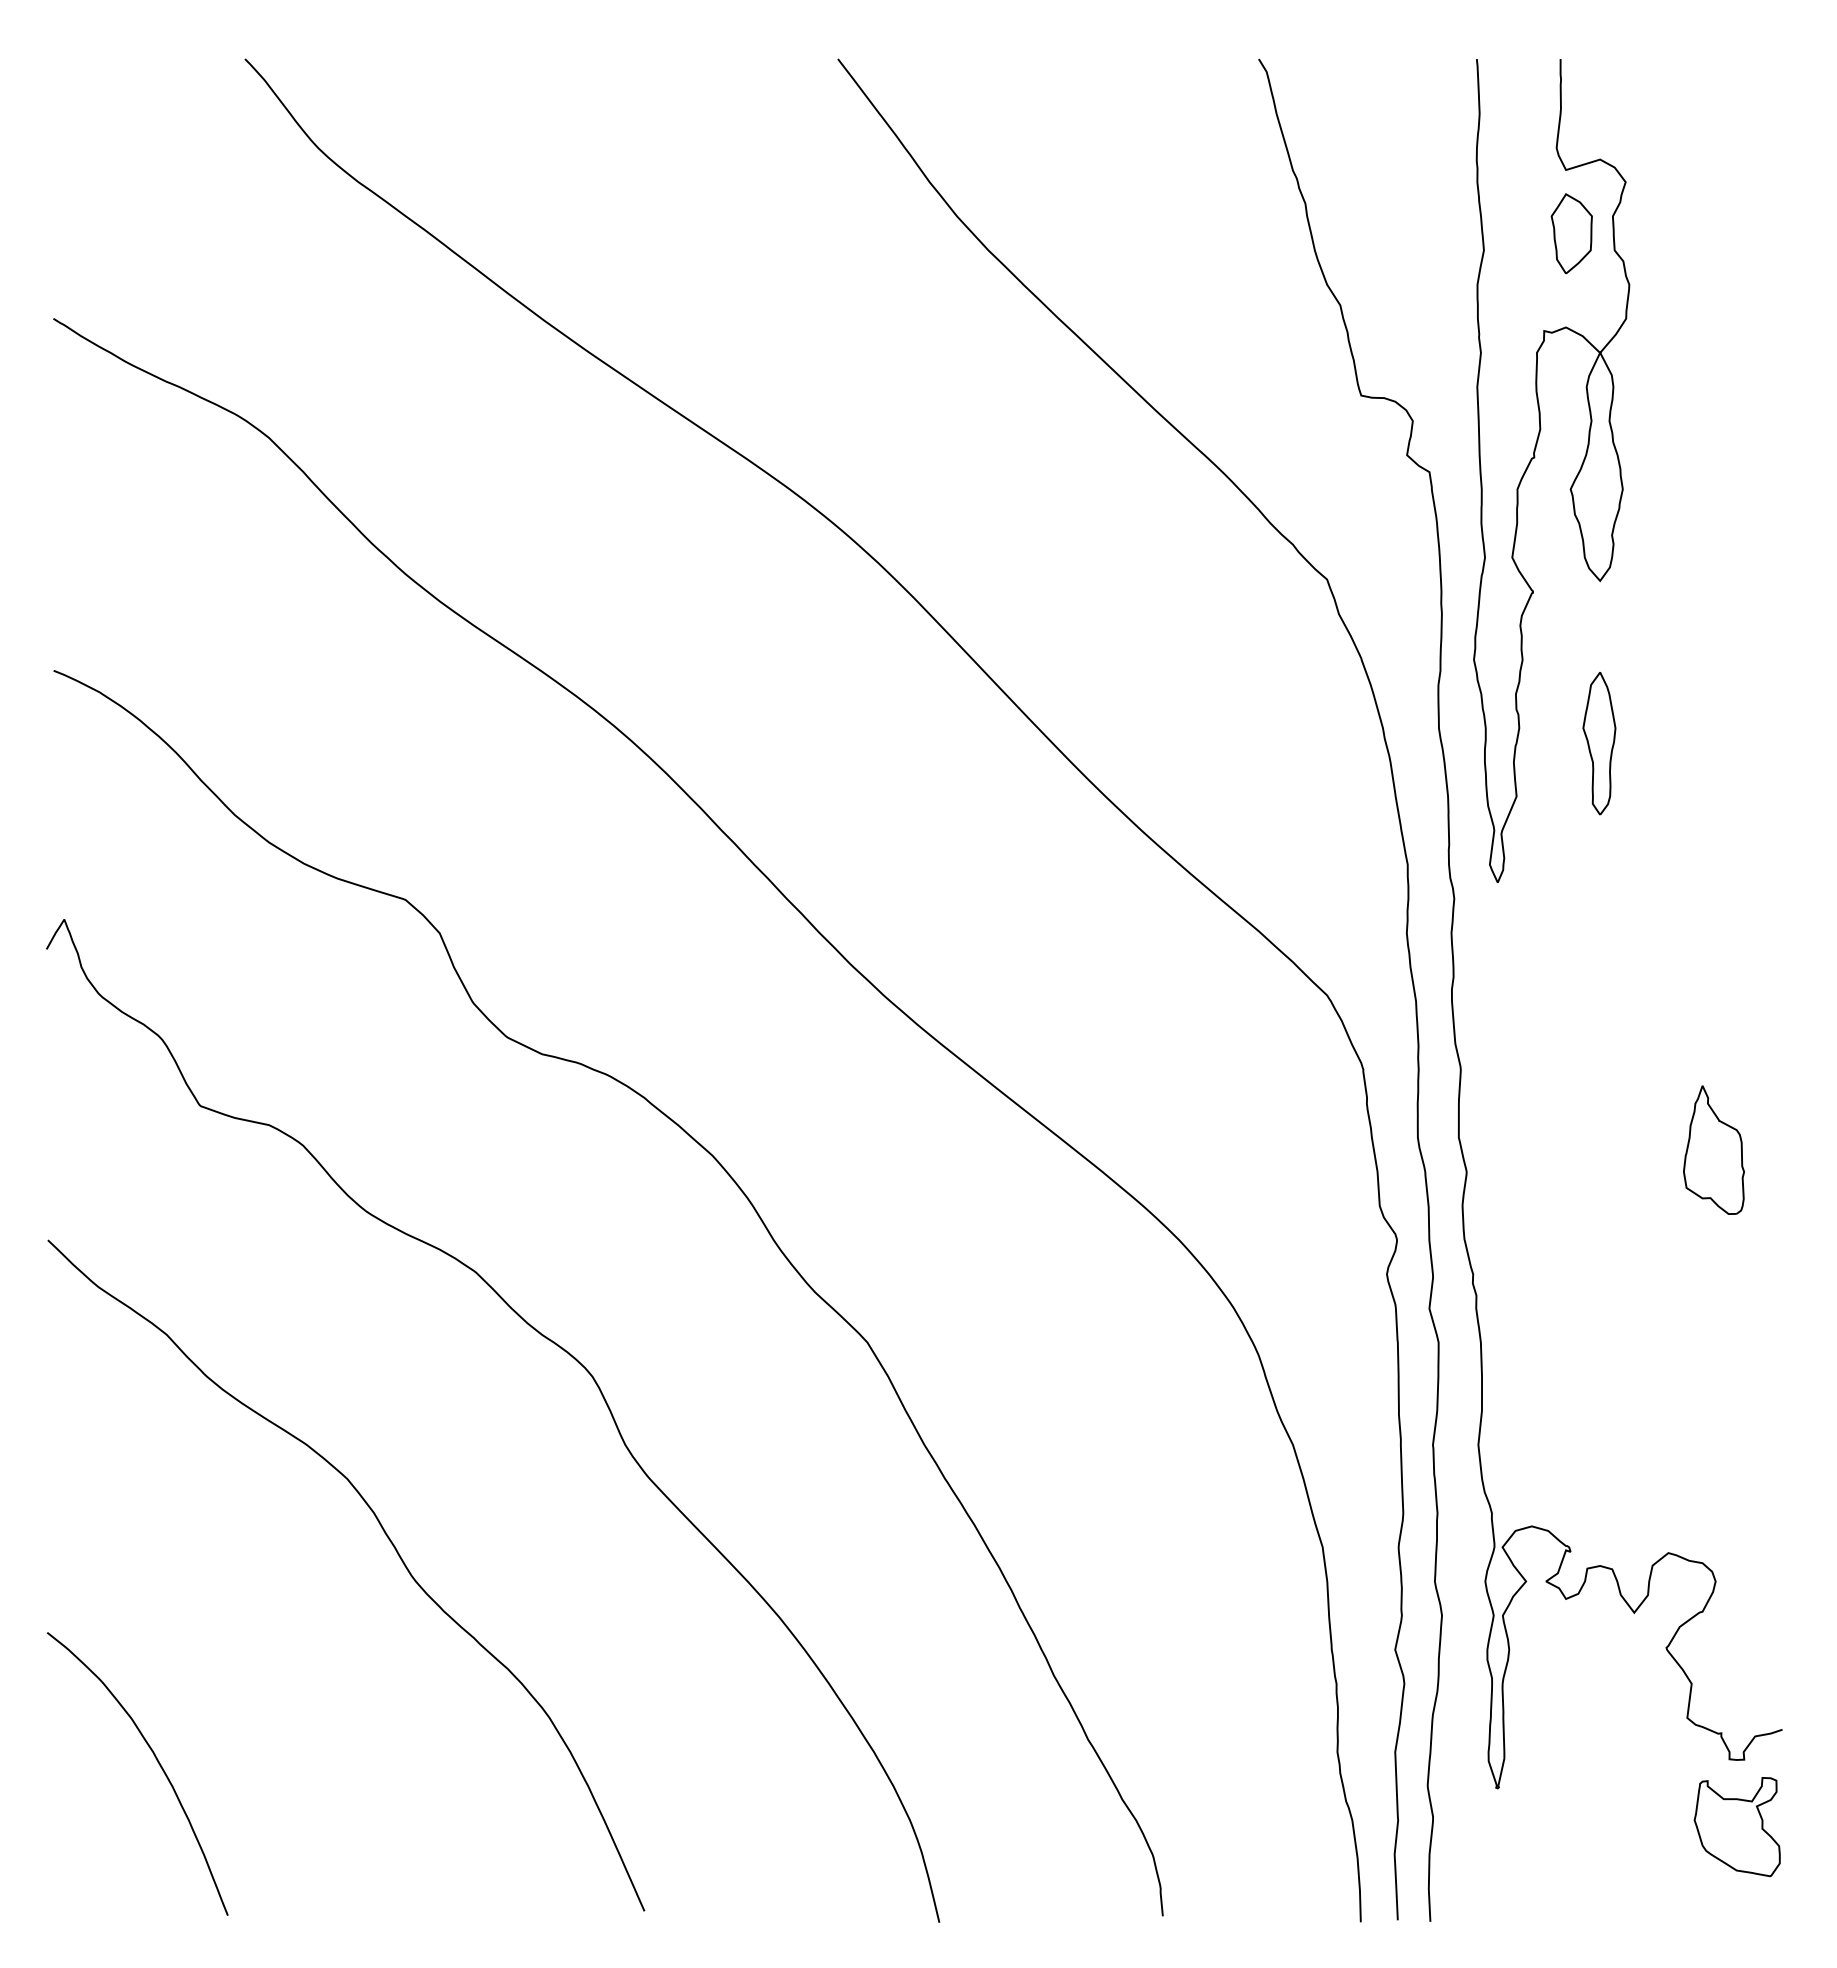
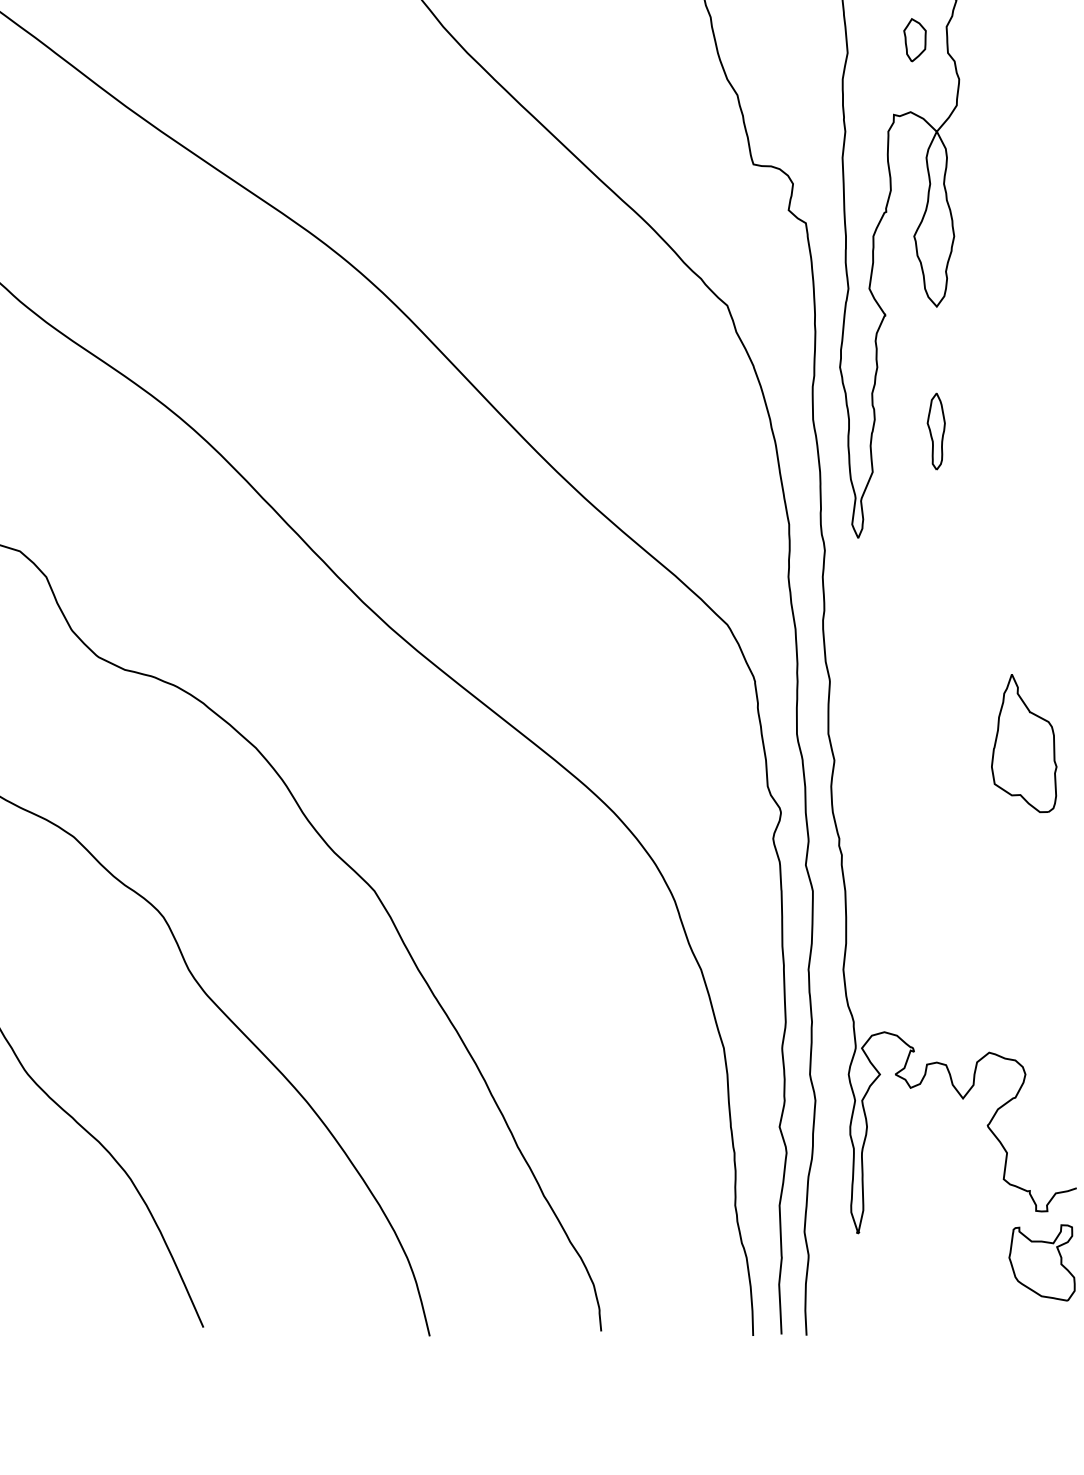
part: (1571, 233) -> (914, 40), size x0.7
part: (1599, 743) -> (936, 431), size x0.7
part: (1713, 1149) -> (1023, 742), size x1.4

